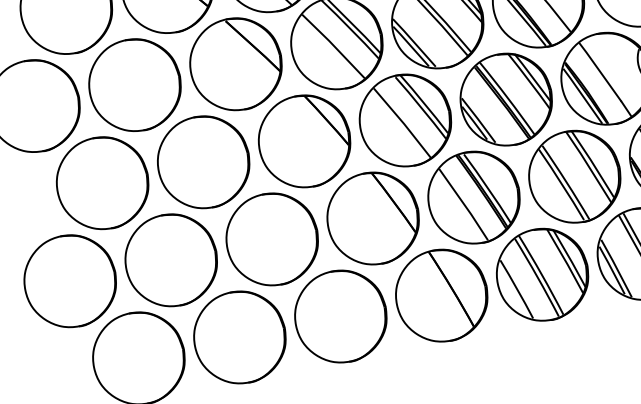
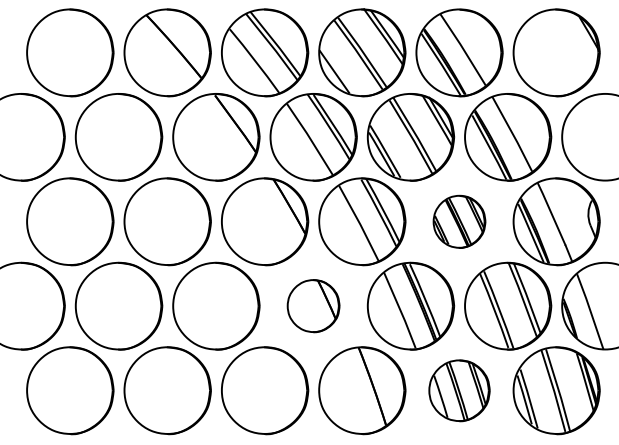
part: (506, 99) -> (459, 221), size x0.6
part: (372, 217) -> (313, 305), size x0.6
part: (542, 274) -> (459, 390), size x0.7

